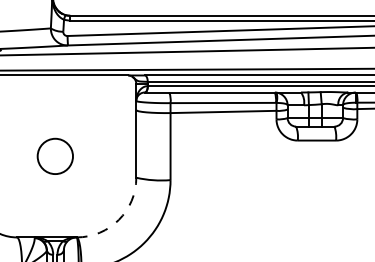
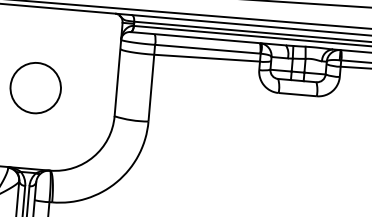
circle: (55, 156) -> (35, 88), size x1.43
arc: (118, 219) -> (93, 156), dashed -> solid

